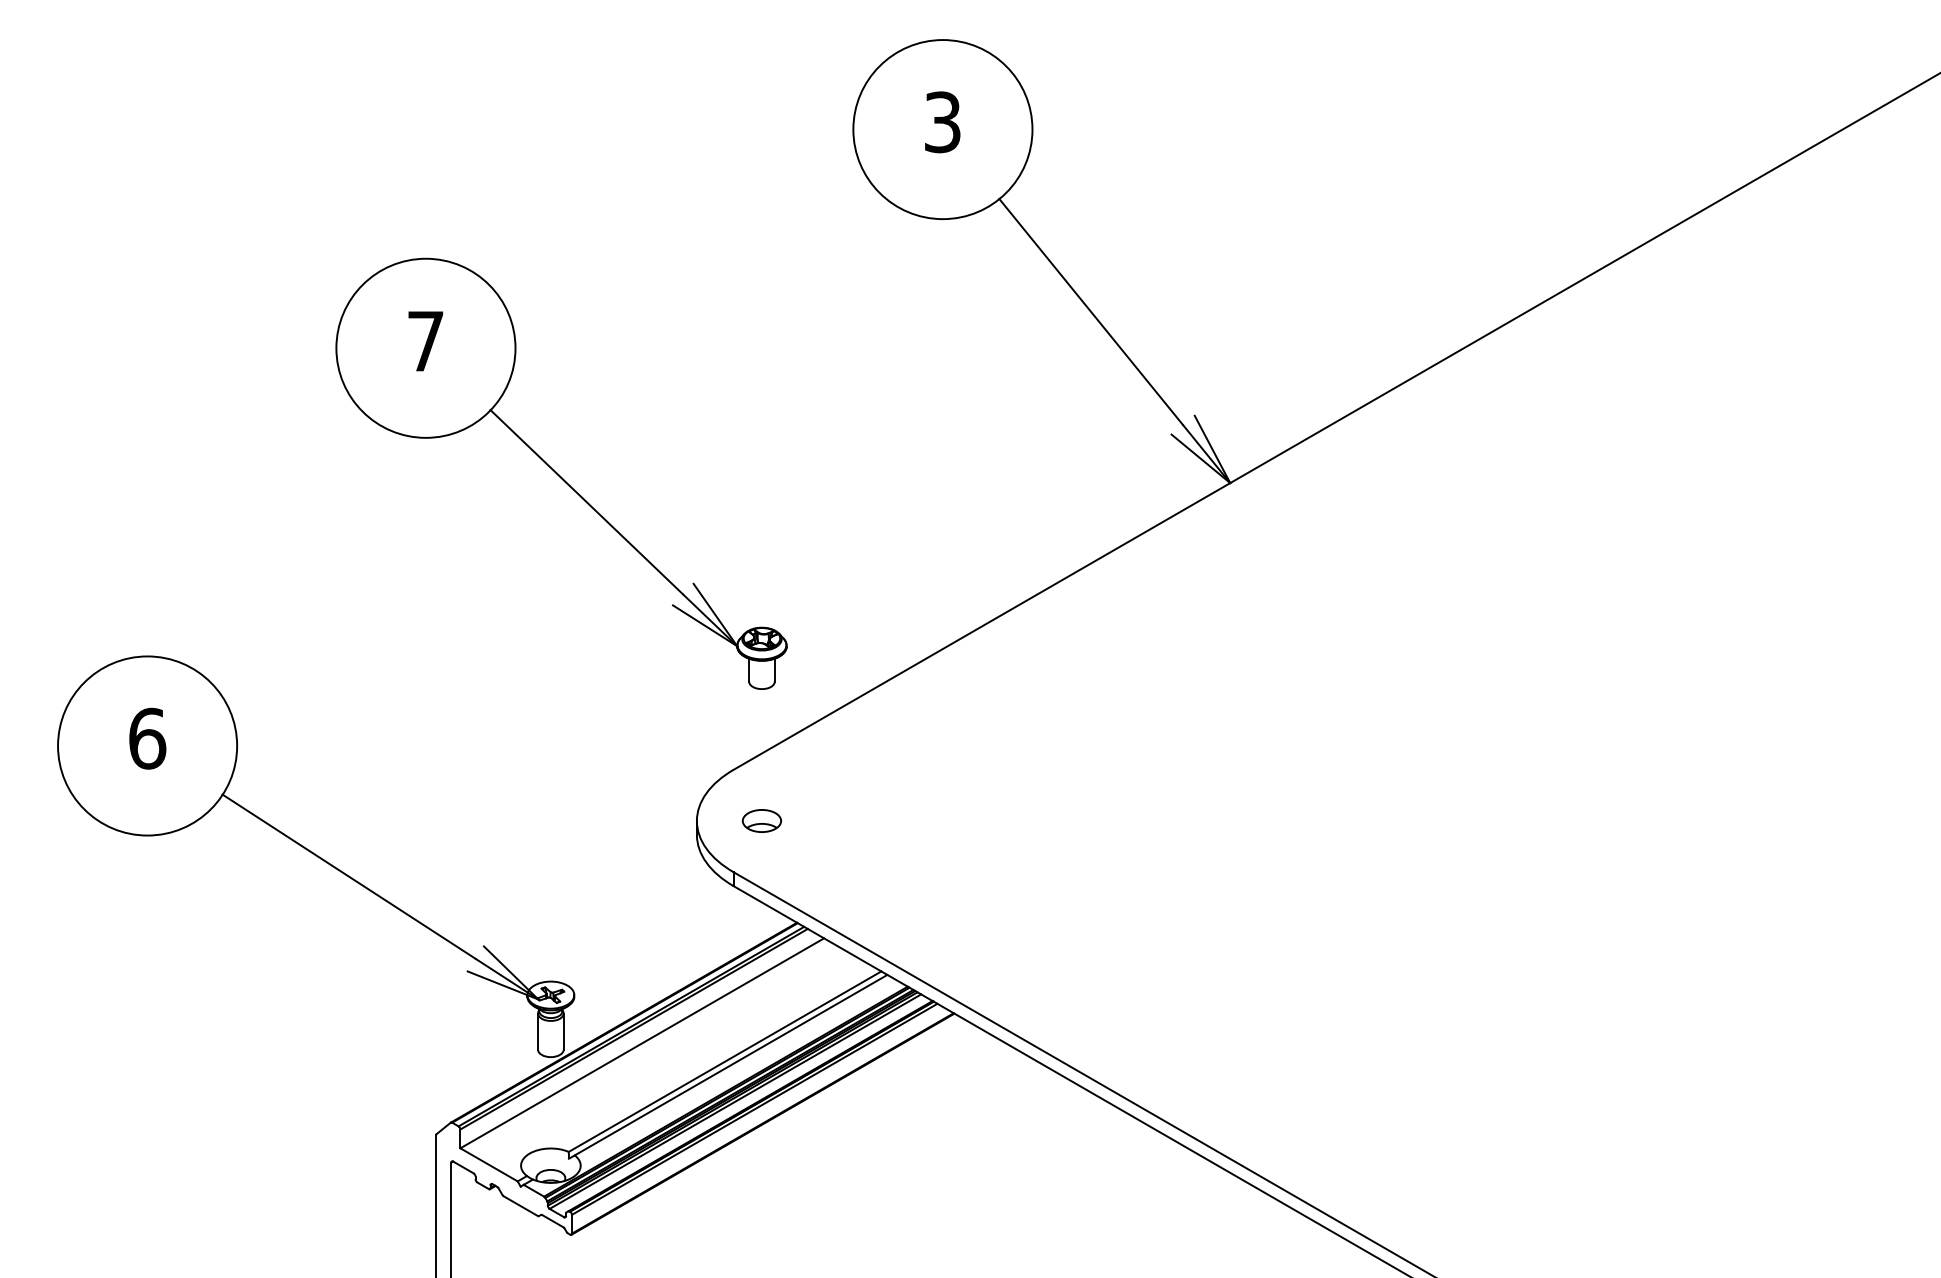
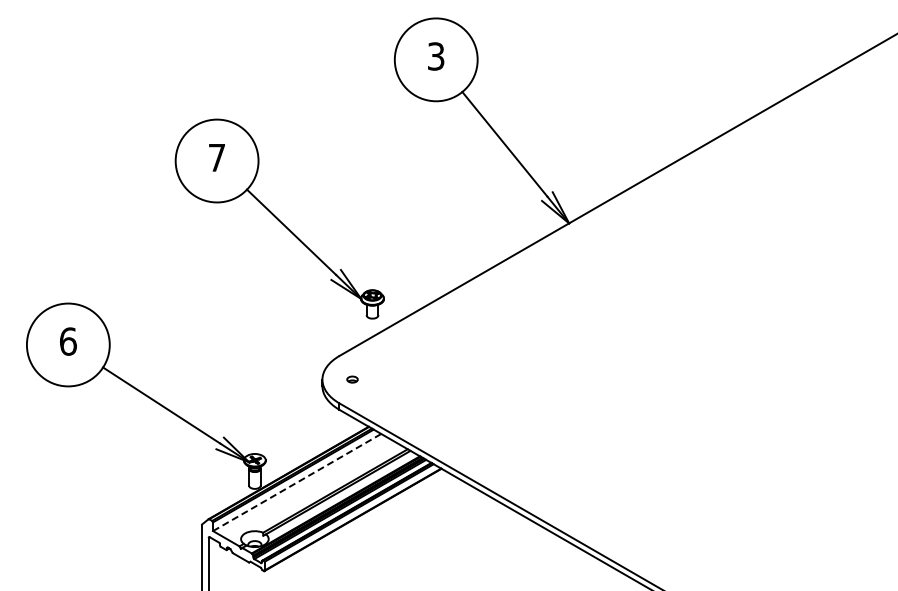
part: (560, 472) -> (279, 218), moved
part: (761, 820) -> (352, 379), size x0.6
line: (642, 1043) -> (297, 482), solid -> dashed

